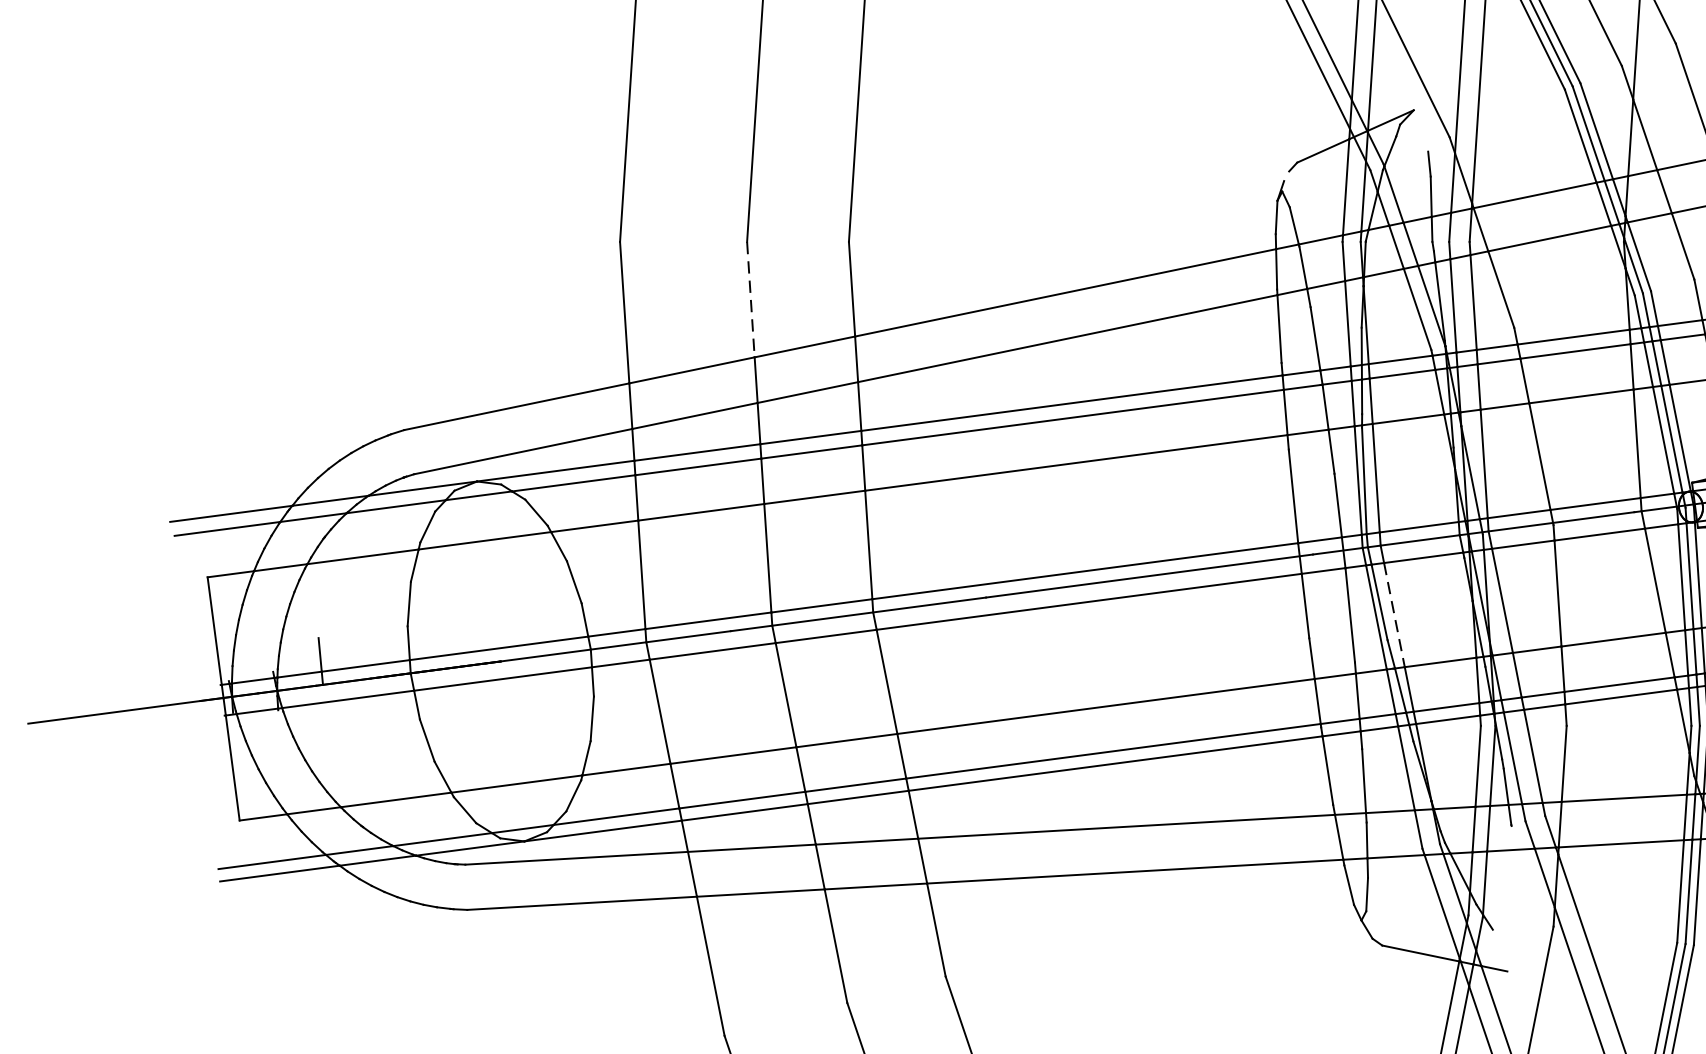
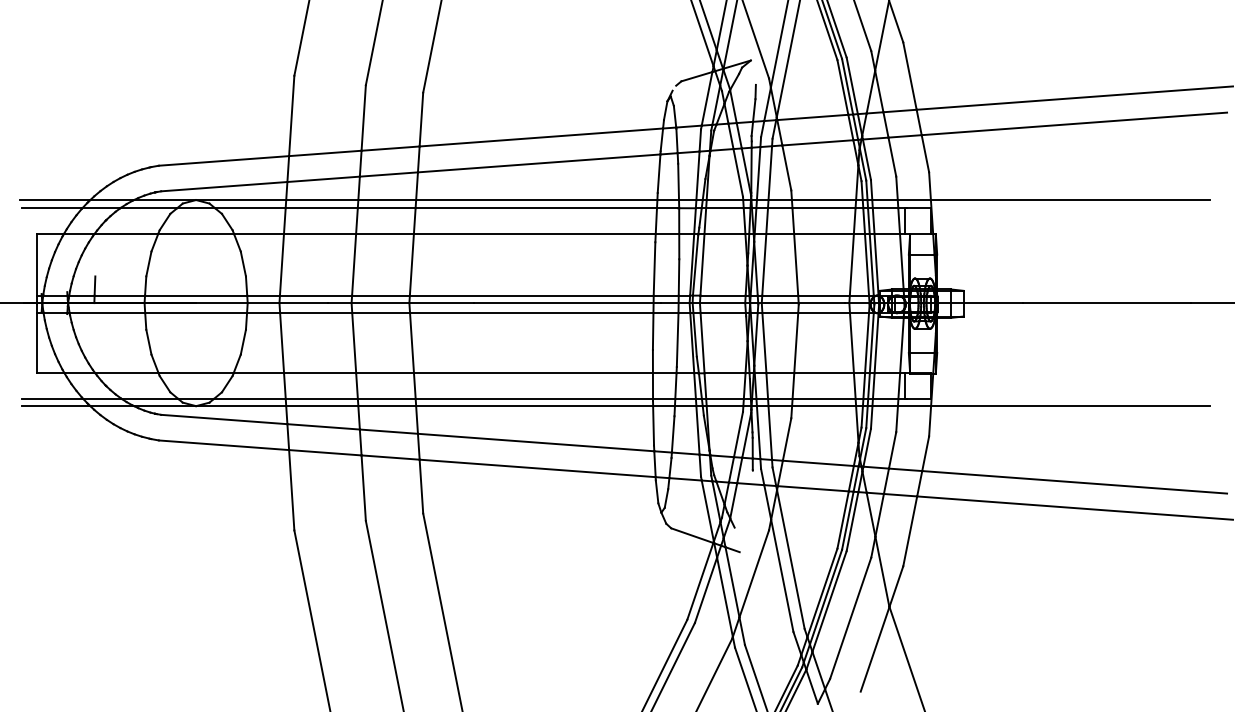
line: (750, 300) -> (363, 118), dashed -> solid
line: (1394, 615) -> (702, 343), dashed -> solid

